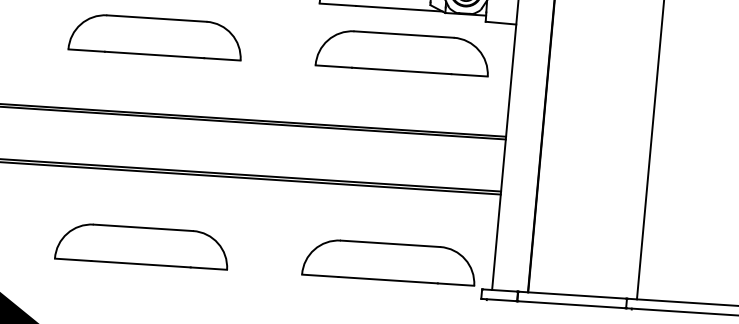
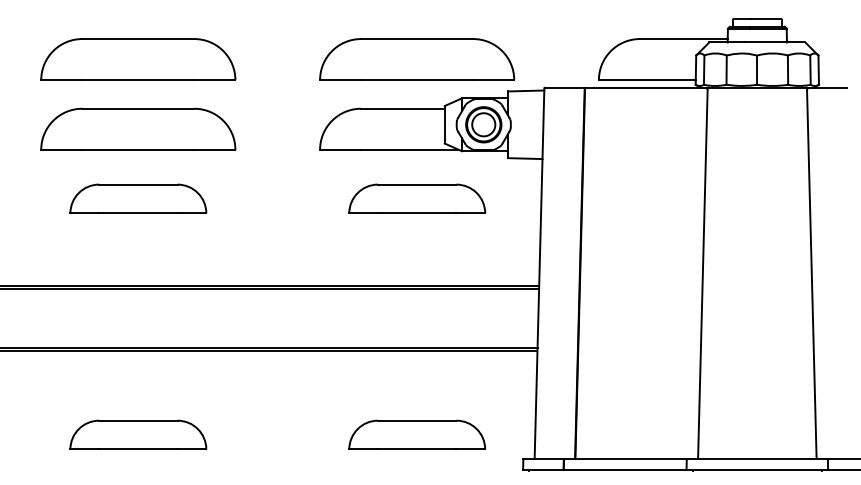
part: (155, 36) -> (138, 198), size x0.7
part: (403, 52) -> (417, 198), size x0.7
part: (142, 245) -> (138, 434), size x0.7
part: (389, 261) -> (417, 434), size x0.7

